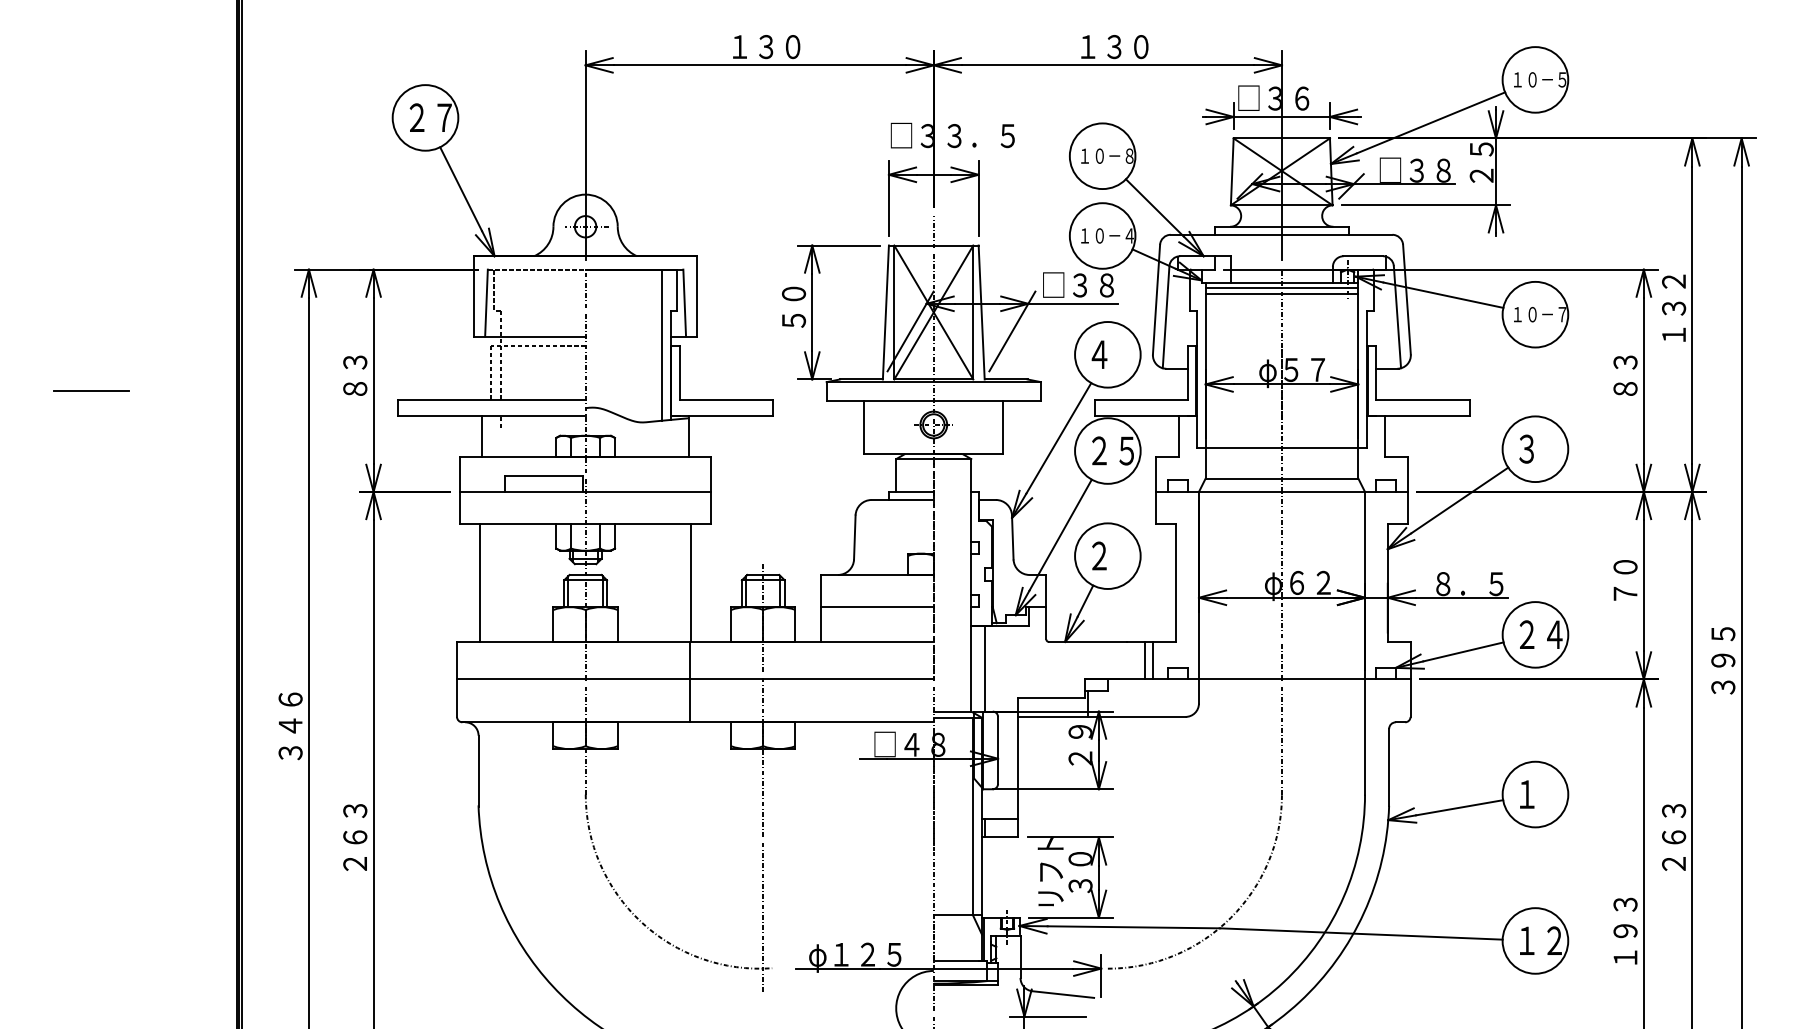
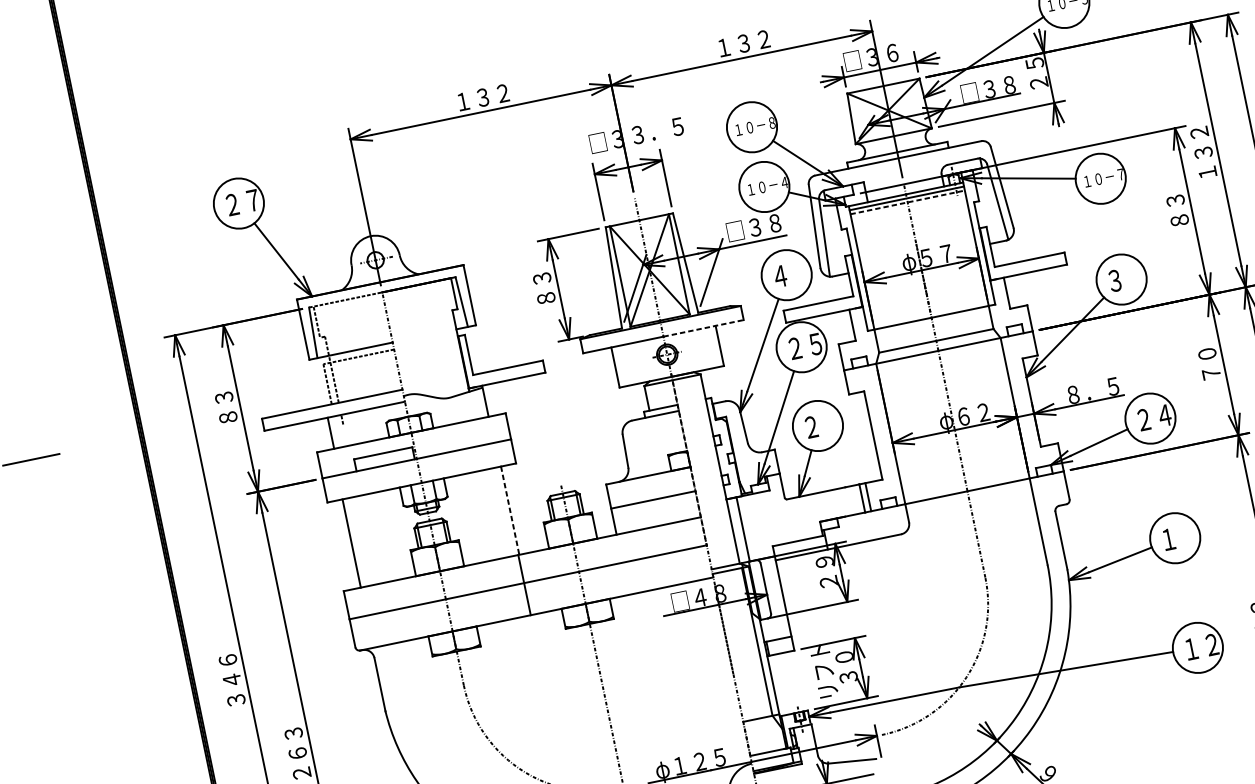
text: (793, 47) -> (503, 93), １３０ -> １３２
text: (1141, 47) -> (764, 39), １３０ -> １３２
line: (1282, 293) -> (908, 202), solid -> dashed
text: (793, 306) -> (543, 287), ５０ -> ８３
line: (661, 344) -> (450, 336), removed
line: (987, 400) -> (703, 328), solid -> dashed
line: (691, 582) -> (510, 510), solid -> dashed

